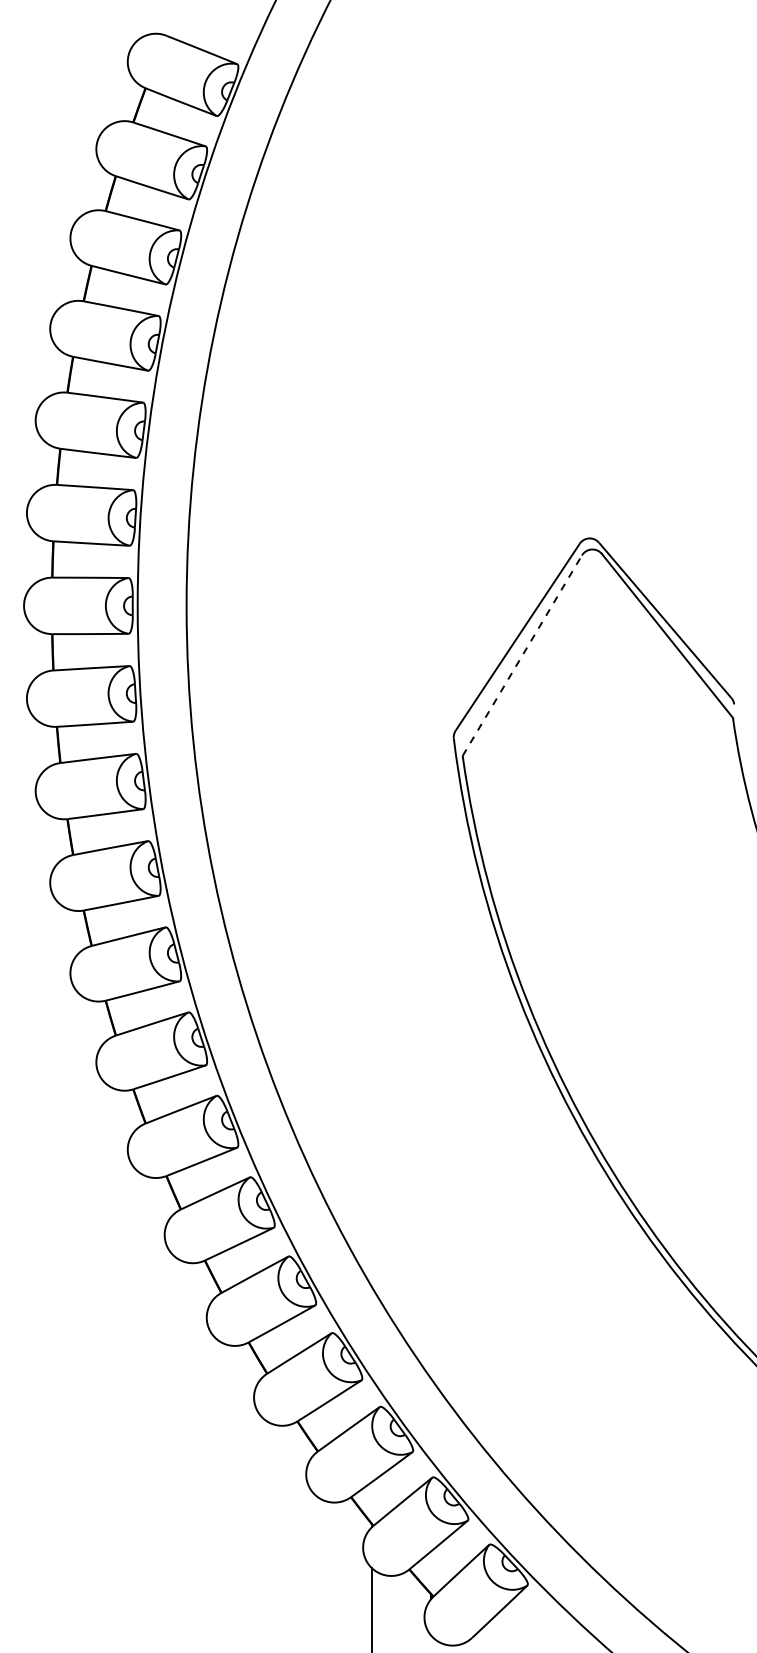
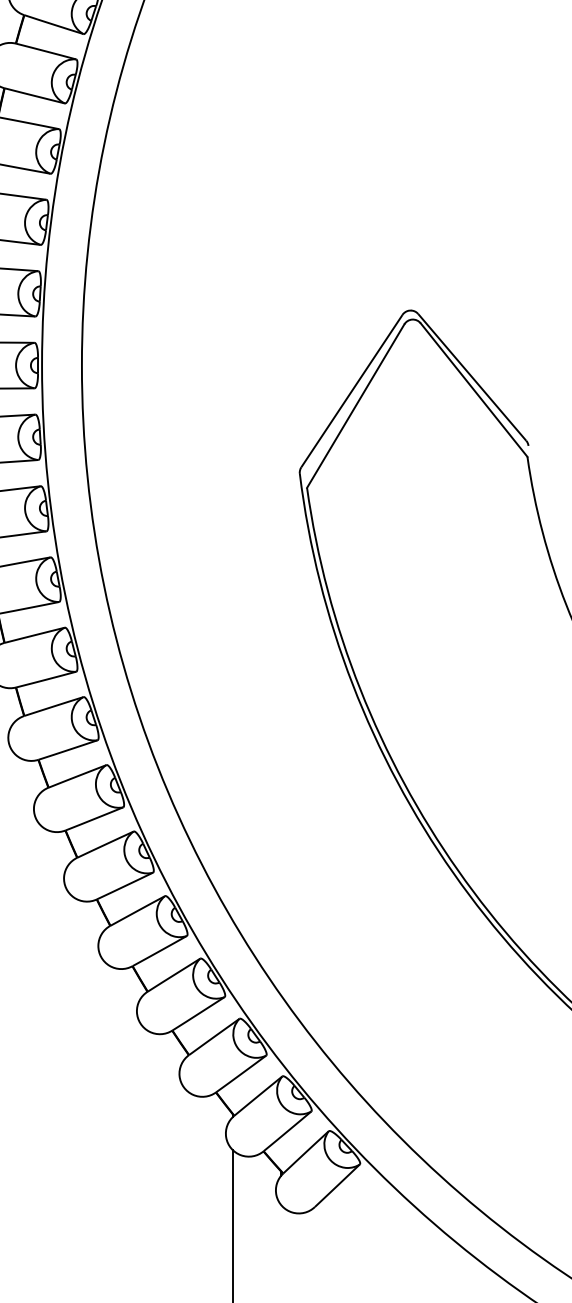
line: (522, 655) -> (355, 406), dashed -> solid

